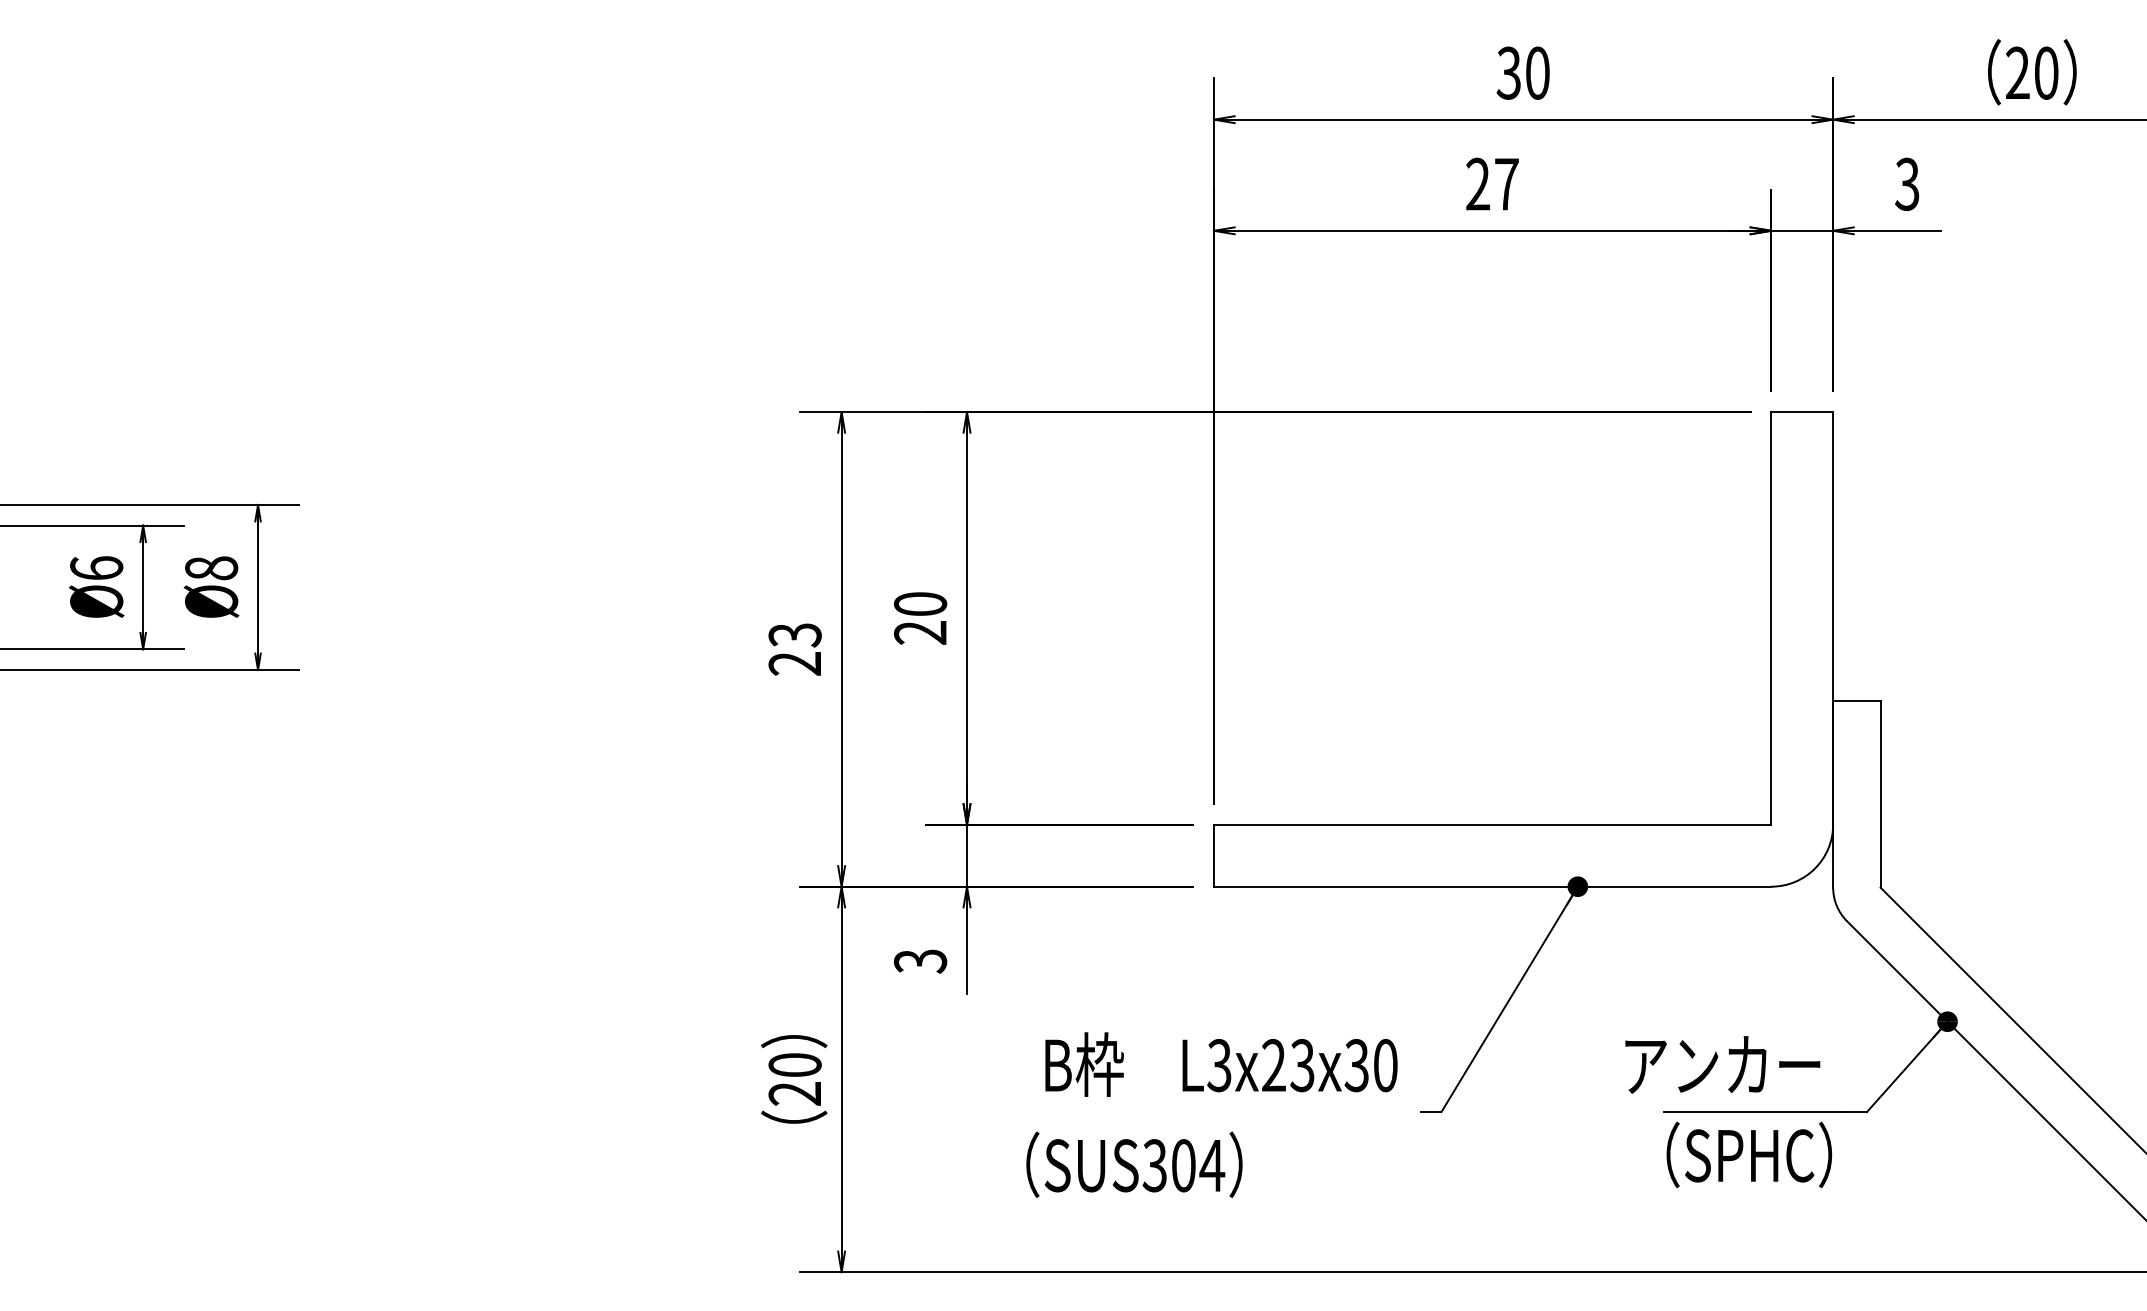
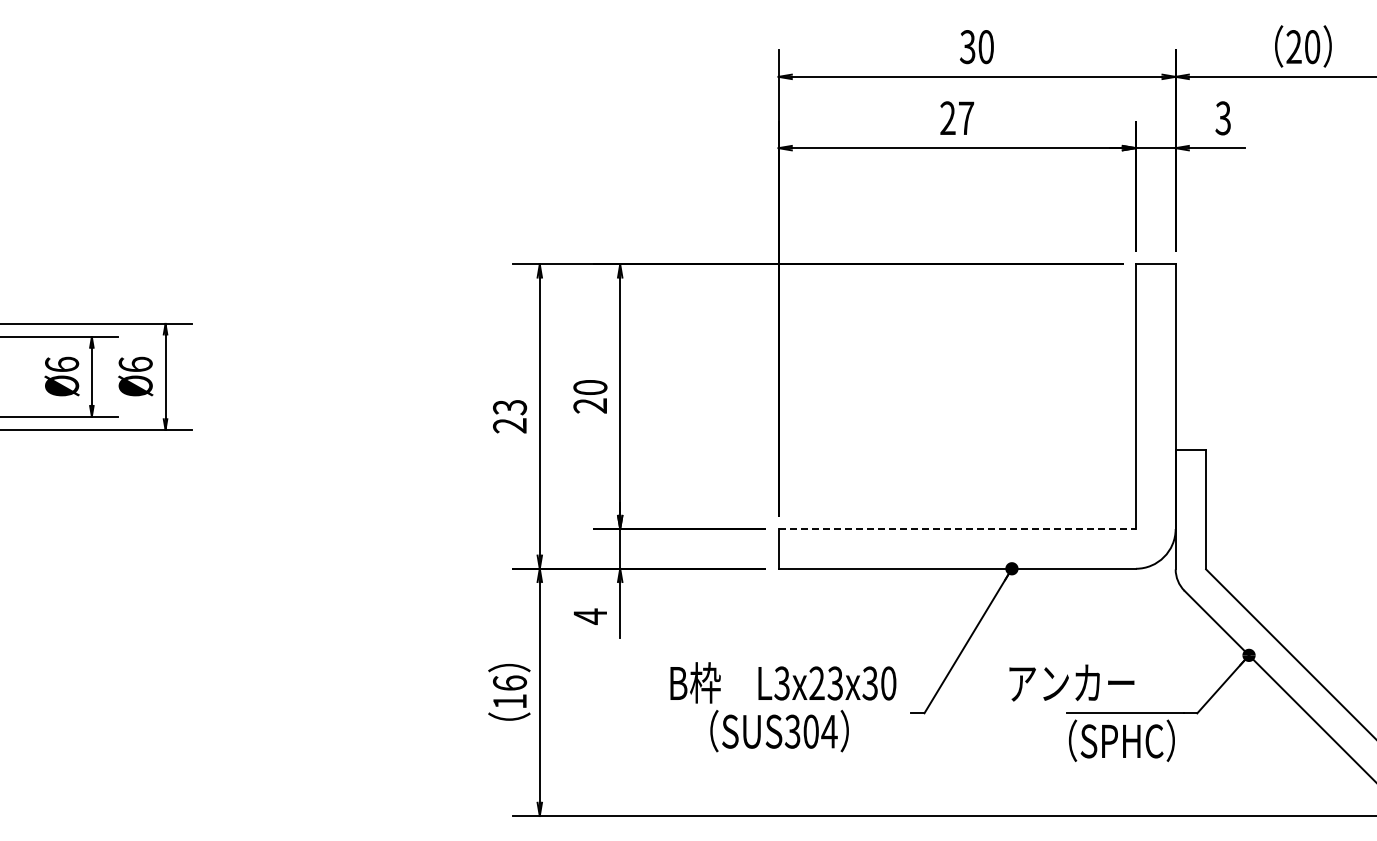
text: (211, 568) -> (135, 364), Ø8 -> Ø6
line: (1492, 825) -> (957, 529), solid -> dashed
text: (920, 961) -> (590, 616), 3 -> 4
text: (1722, 1064) -> (1071, 682), moved
text: (794, 1079) -> (509, 692), 20 -> 16
text: (1134, 1163) -> (779, 730), moved

